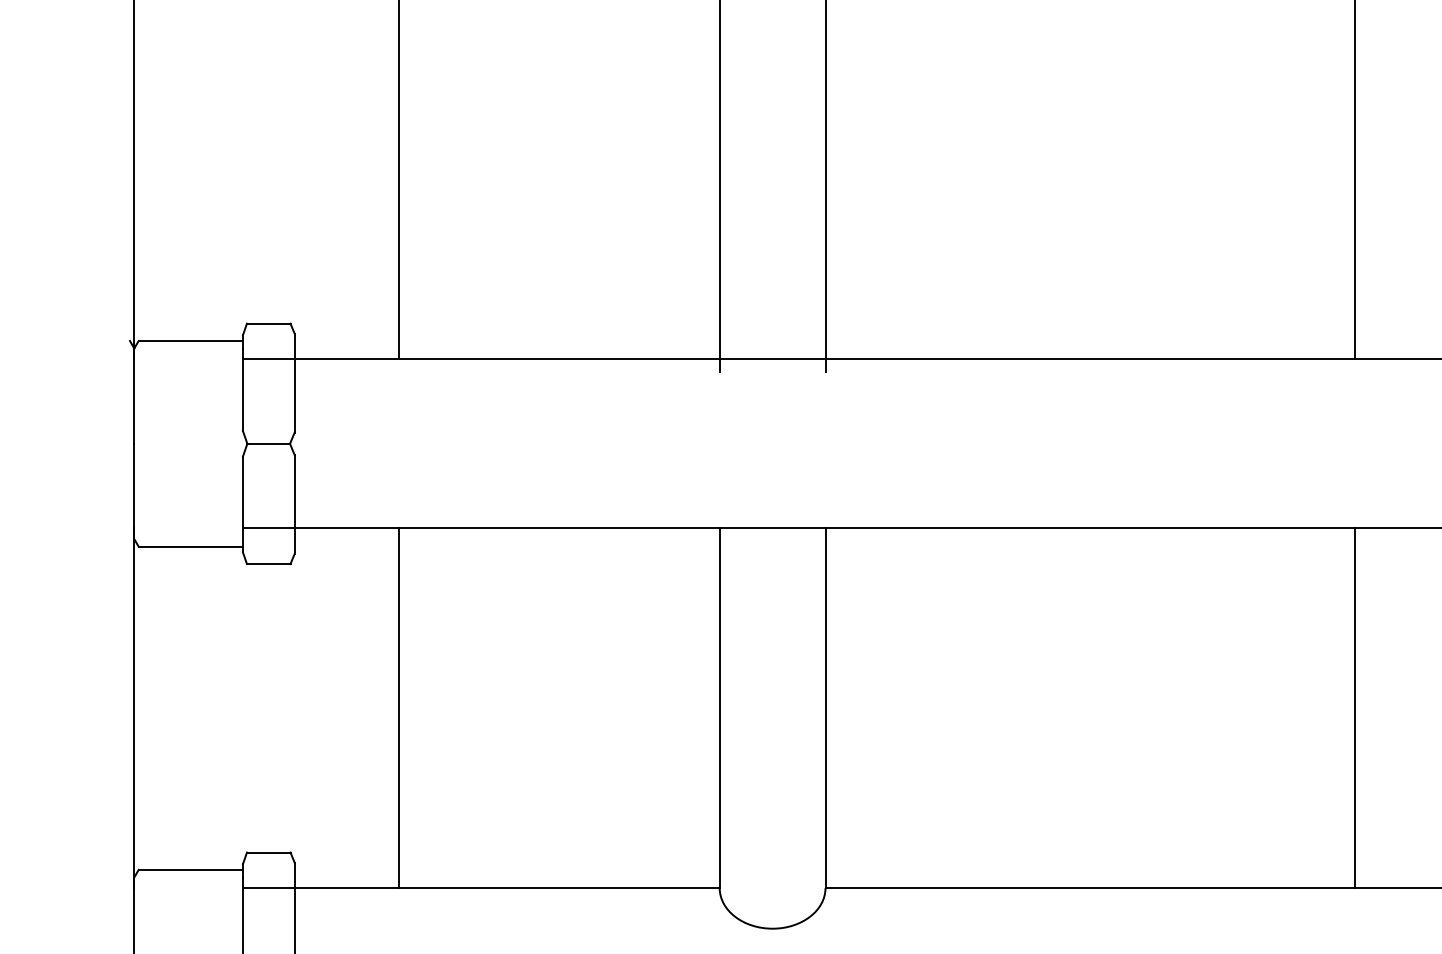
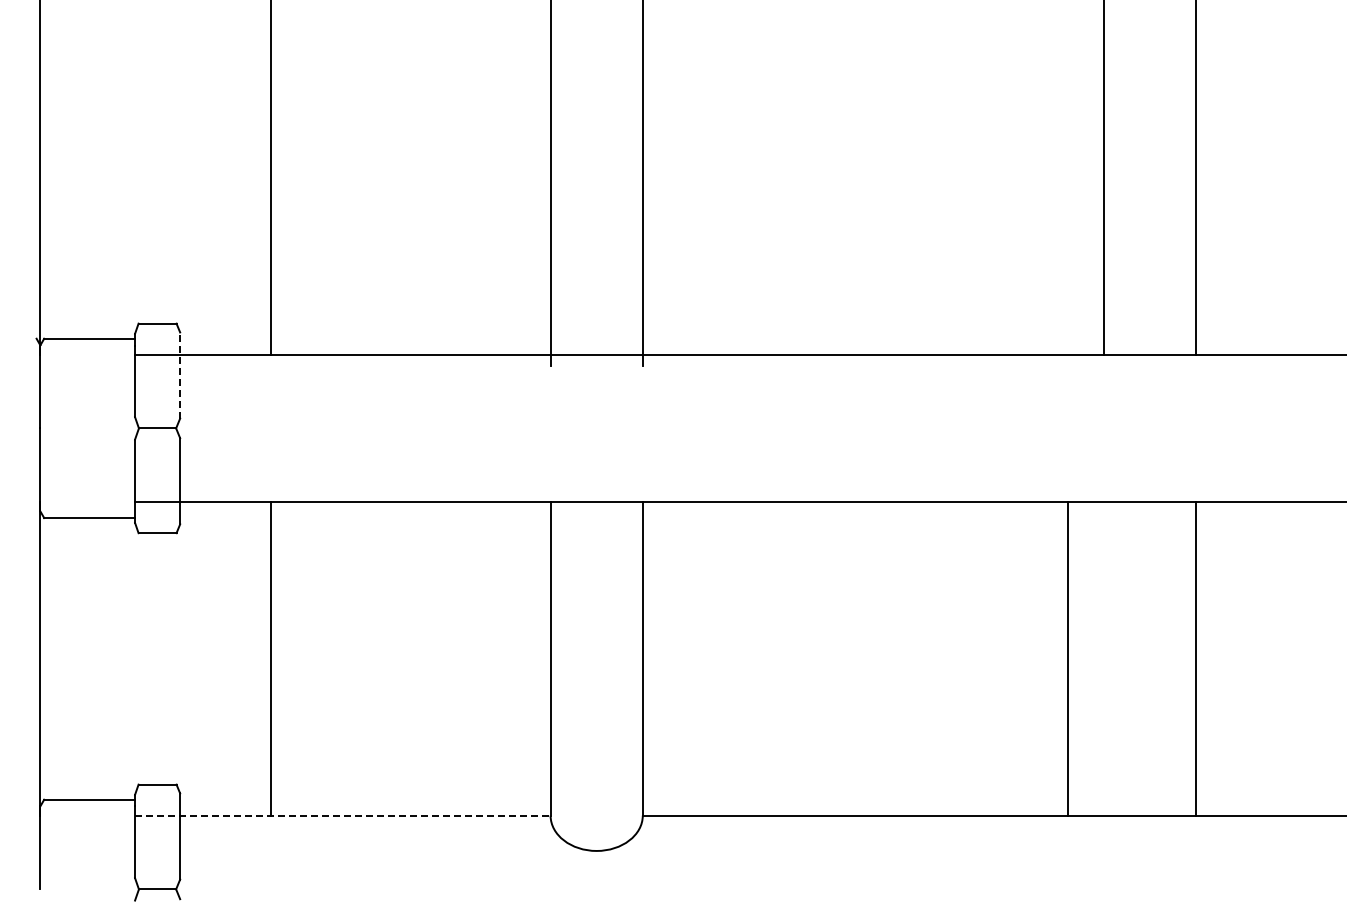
line: (295, 383) -> (180, 375), solid -> dashed
line: (1354, 707) -> (1067, 658), moved
line: (480, 888) -> (342, 815), solid -> dashed

